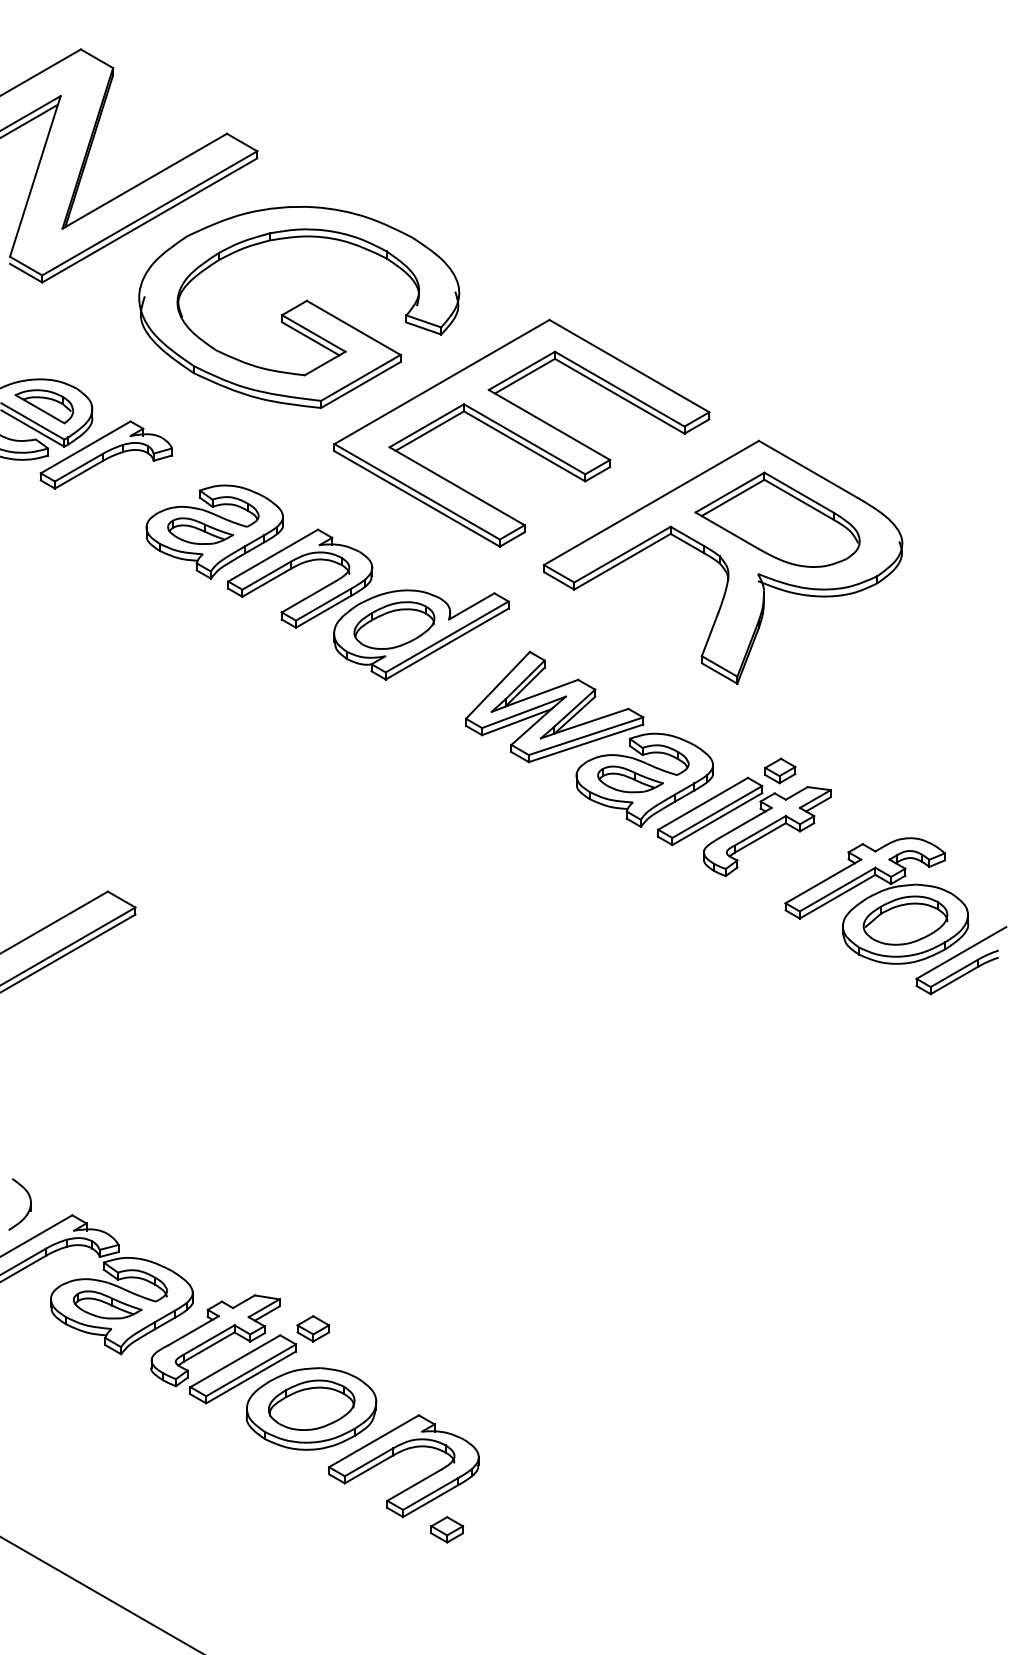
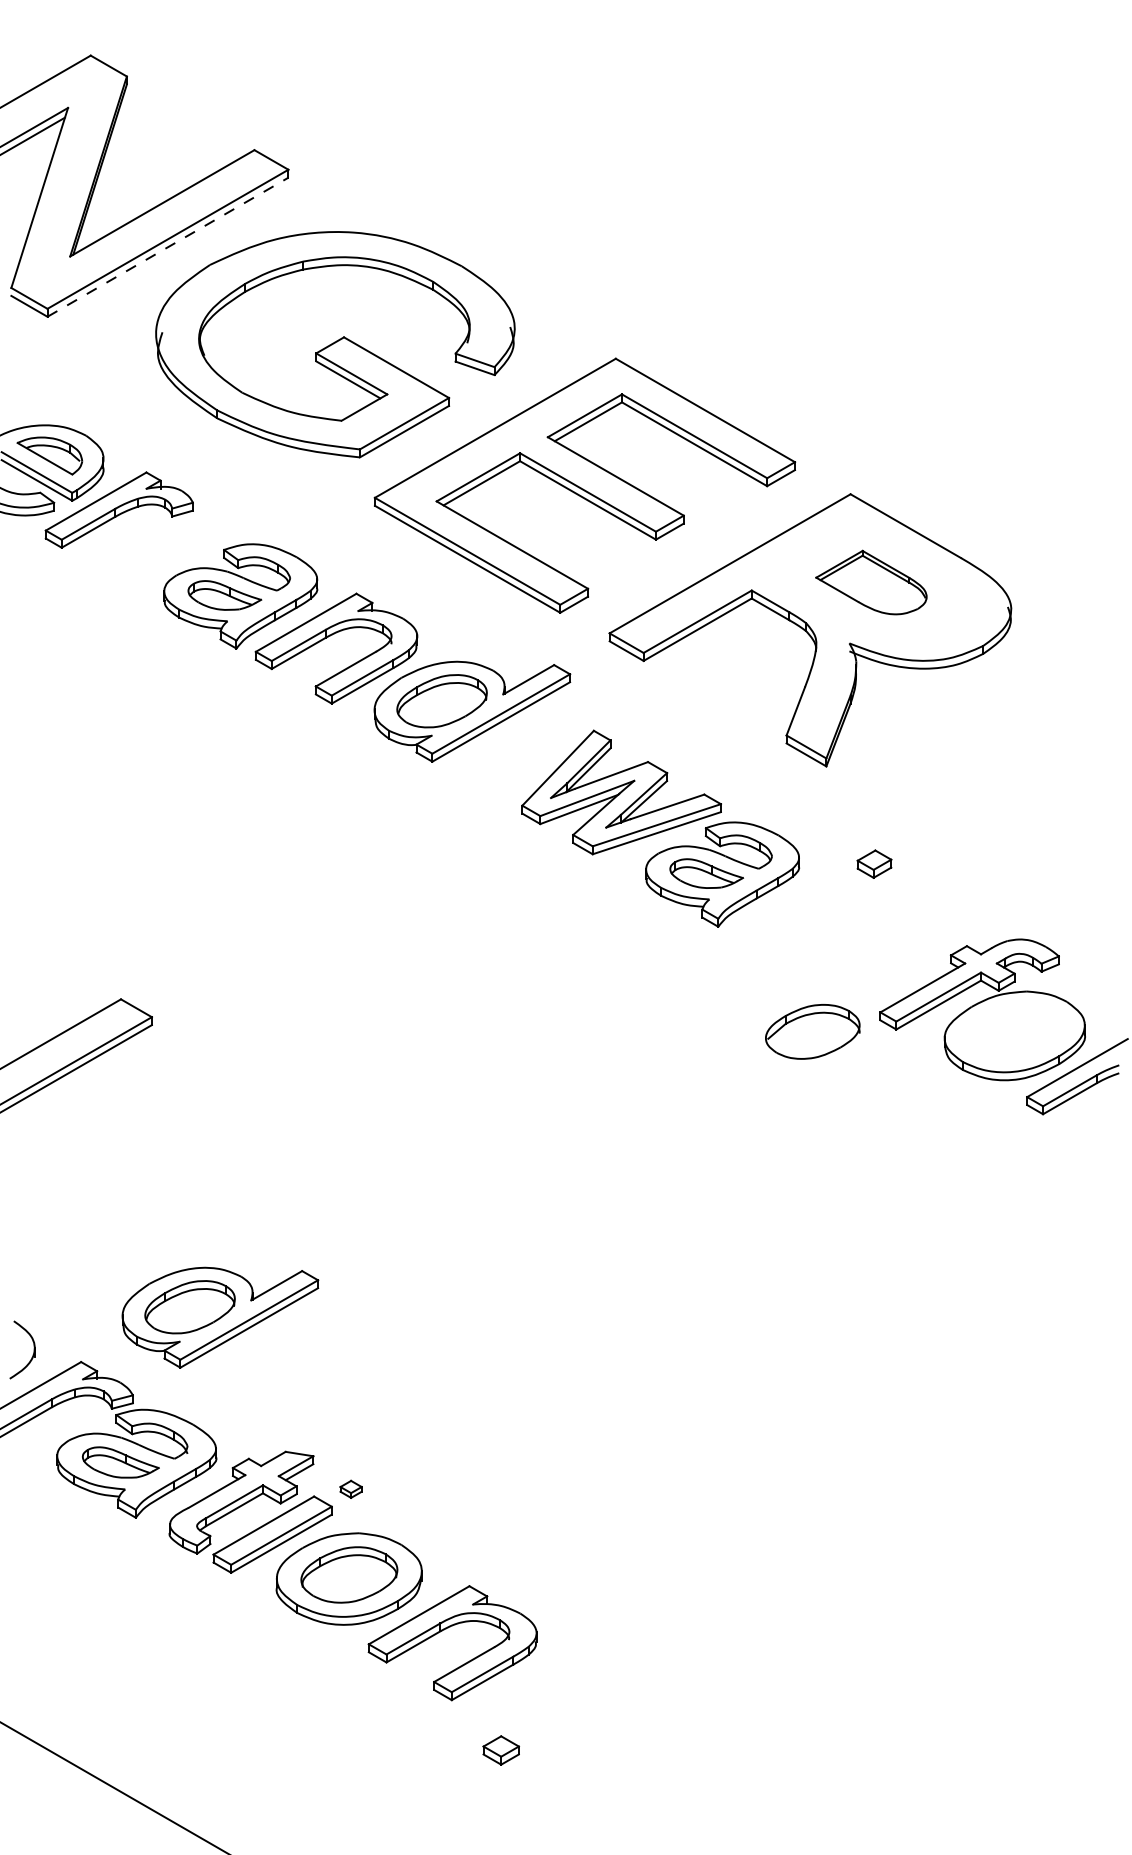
line: (150, 220) -> (168, 247), solid -> dashed
part: (777, 519) -> (871, 582), size x0.6
part: (744, 826) -> (834, 926), removed
part: (905, 920) -> (812, 1031), moved
part: (196, 1175) -> (220, 1317), added
part: (312, 1329) -> (350, 1489), size x0.6
part: (446, 1529) -> (500, 1750), moved

